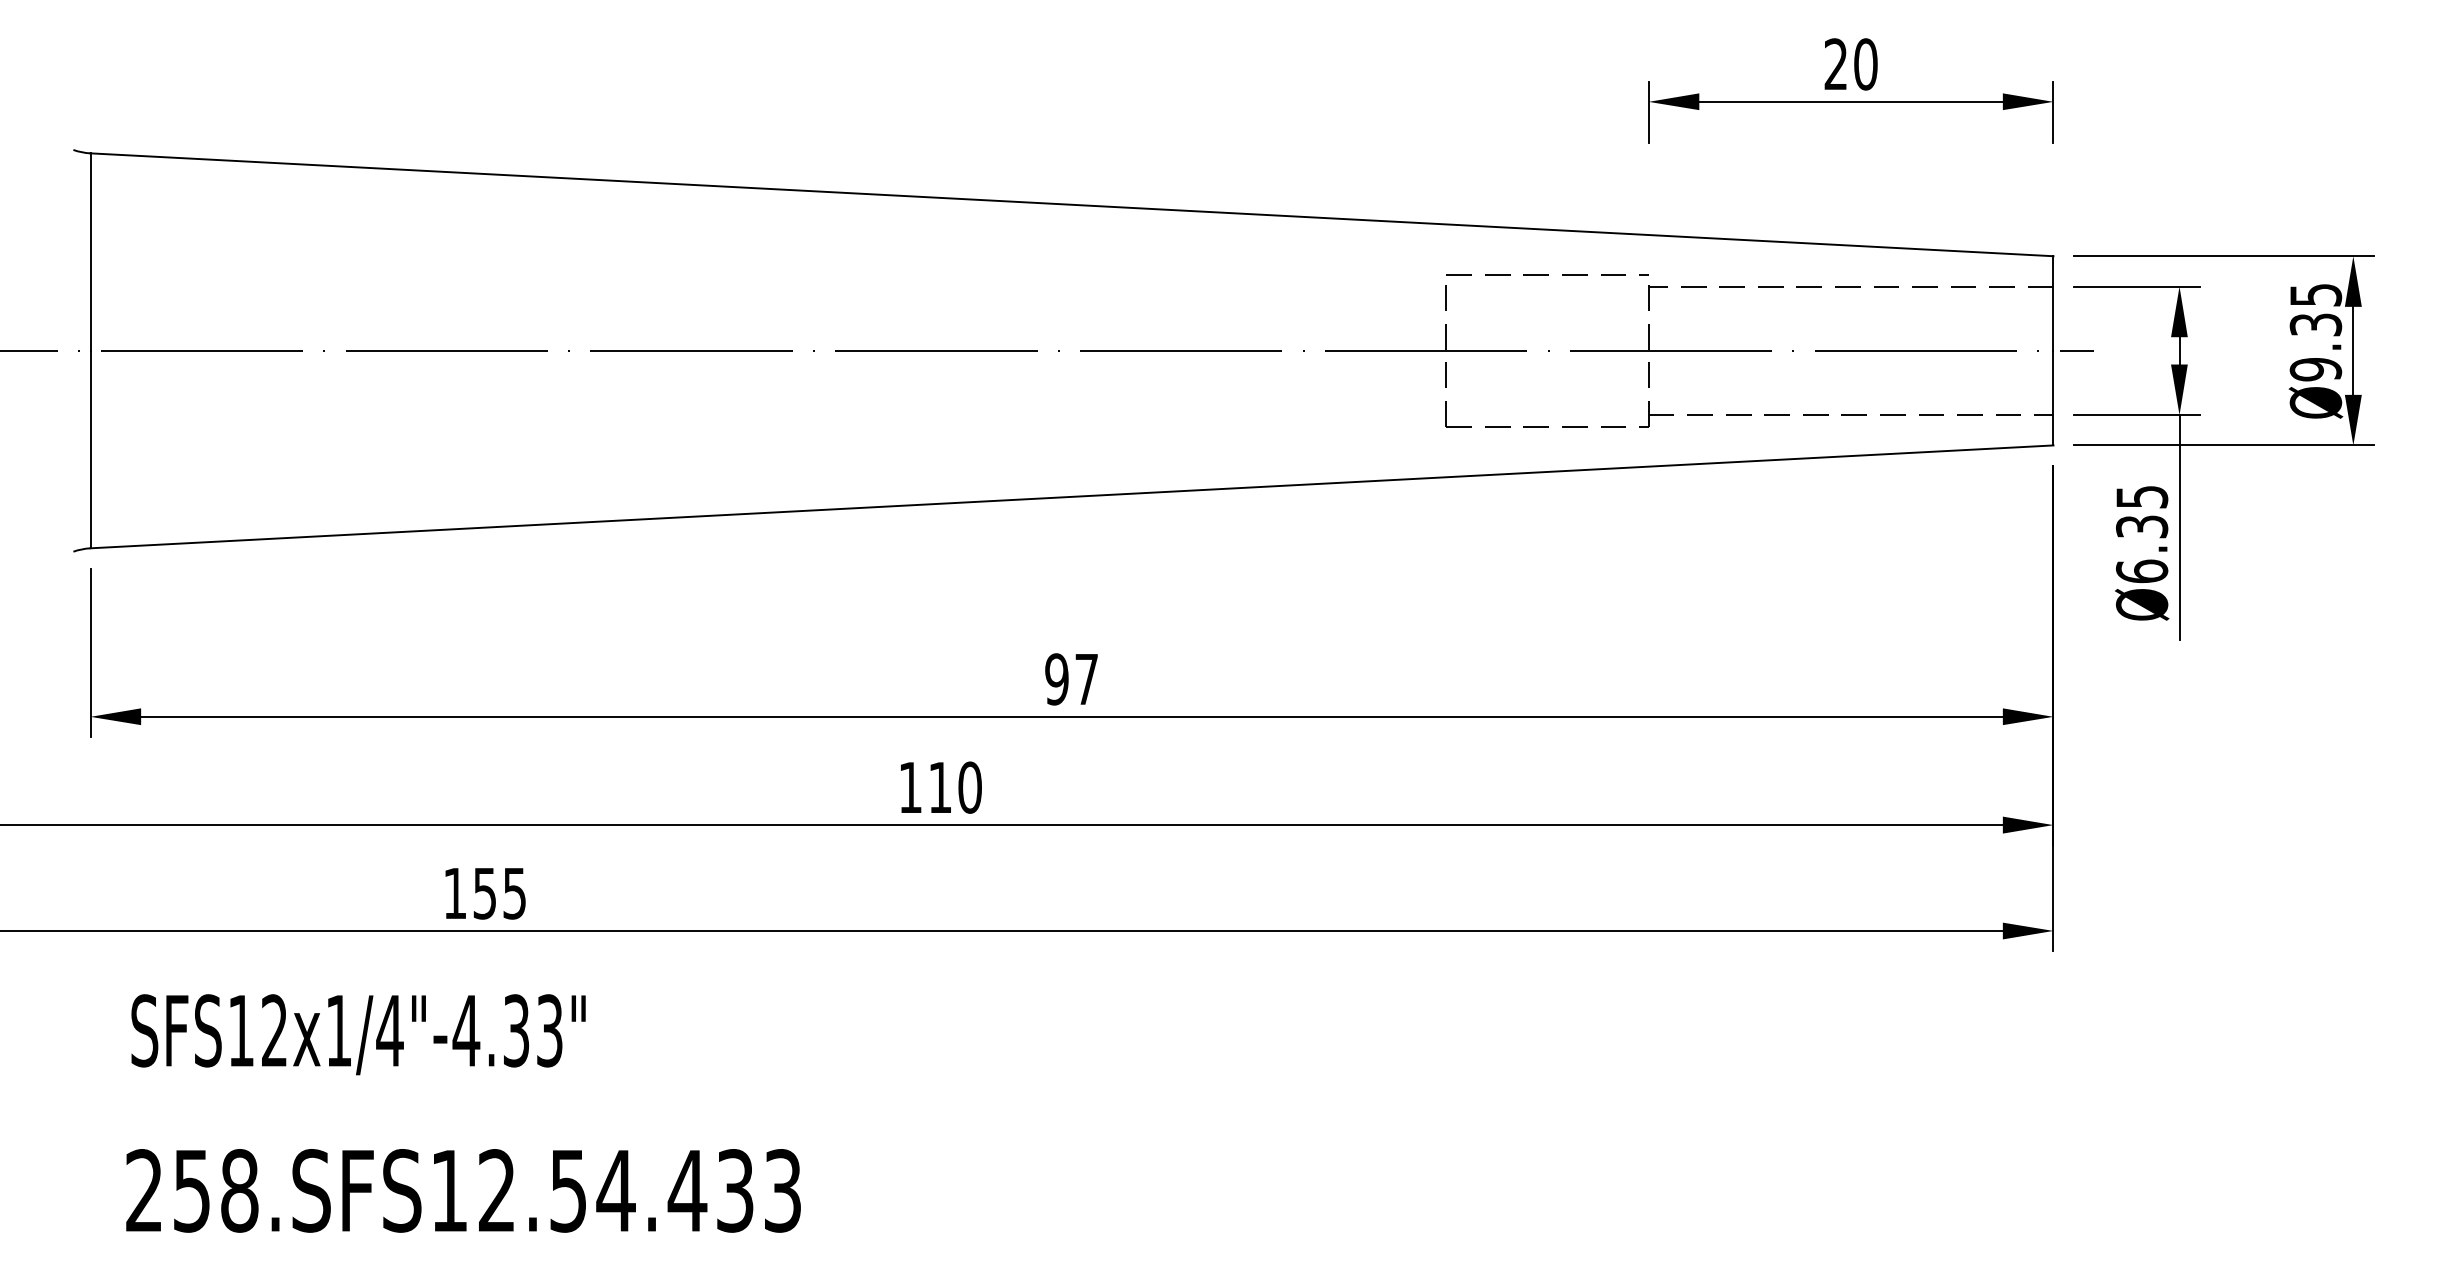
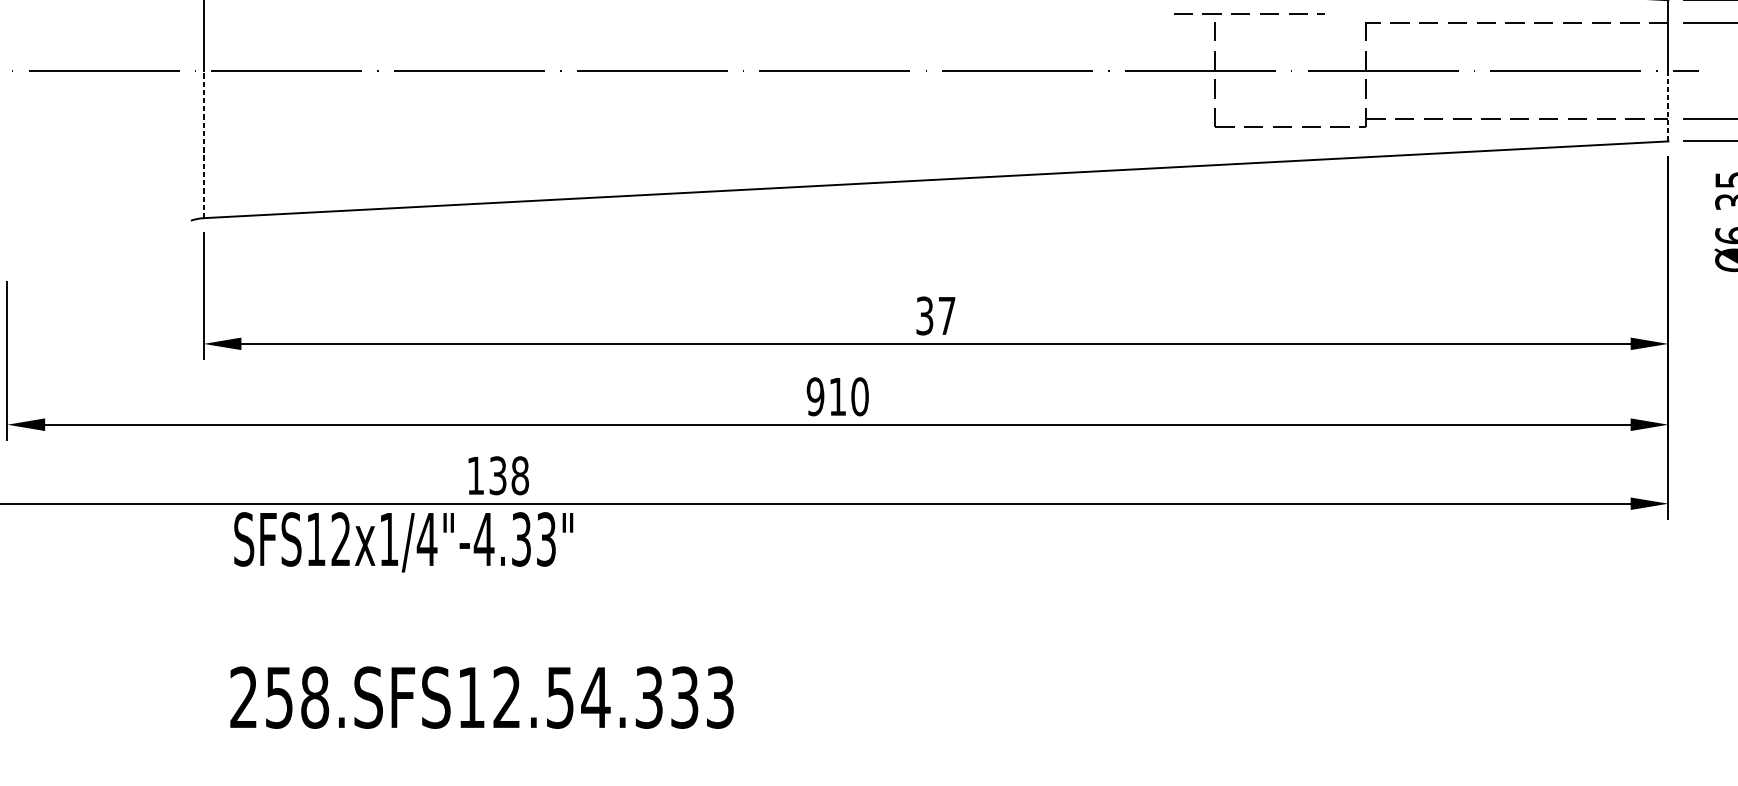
line: (1547, 274) -> (1249, 13), moved
line: (2053, 397) -> (1668, 105), solid -> dashed
line: (90, 449) -> (203, 144), solid -> dashed
text: (1056, 679) -> (924, 316), 97 -> 37
text: (910, 787) -> (815, 396), 110 -> 910
text: (500, 893) -> (509, 475), 155 -> 138
text: (358, 1034) -> (403, 542), moved
text: (687, 1190) -> (649, 697), 258.SFS12.54.433 -> 258.SFS12.54.333

